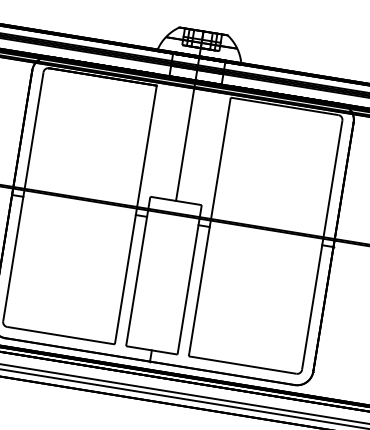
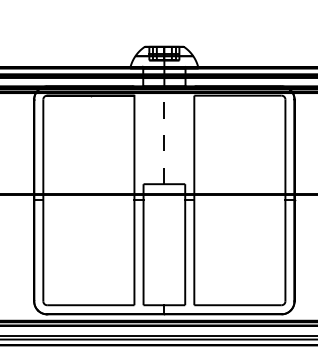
line: (185, 140) -> (164, 135), solid -> dashed

